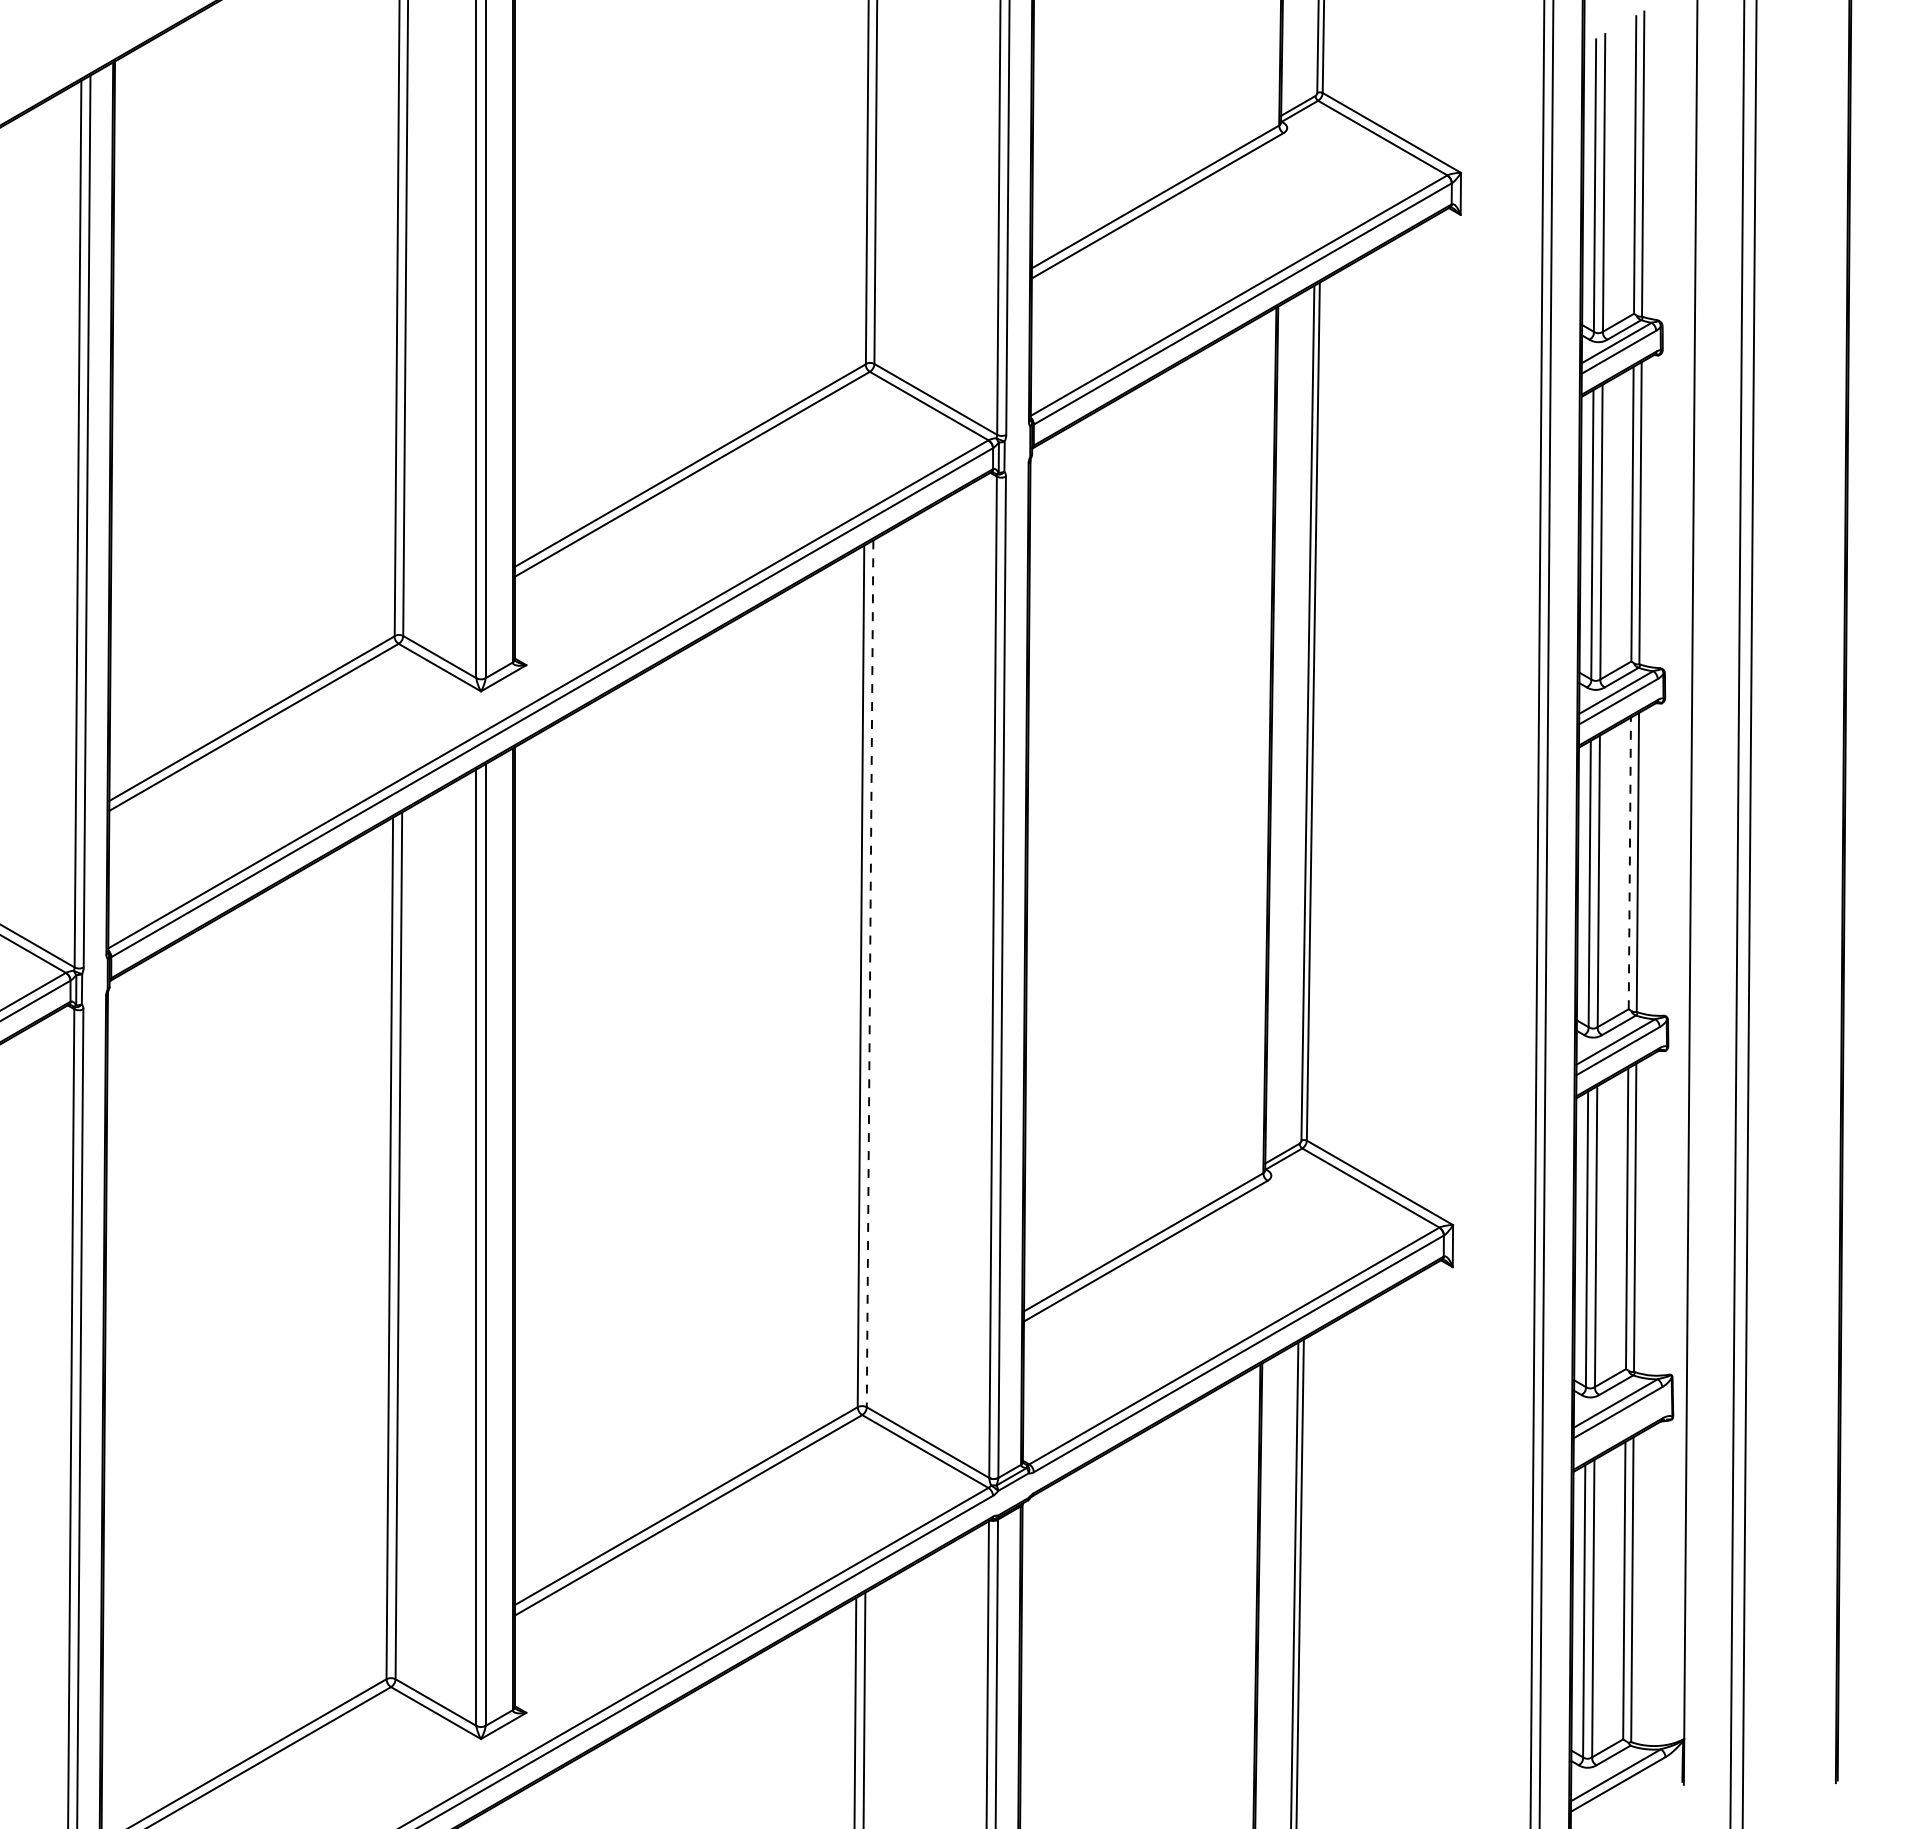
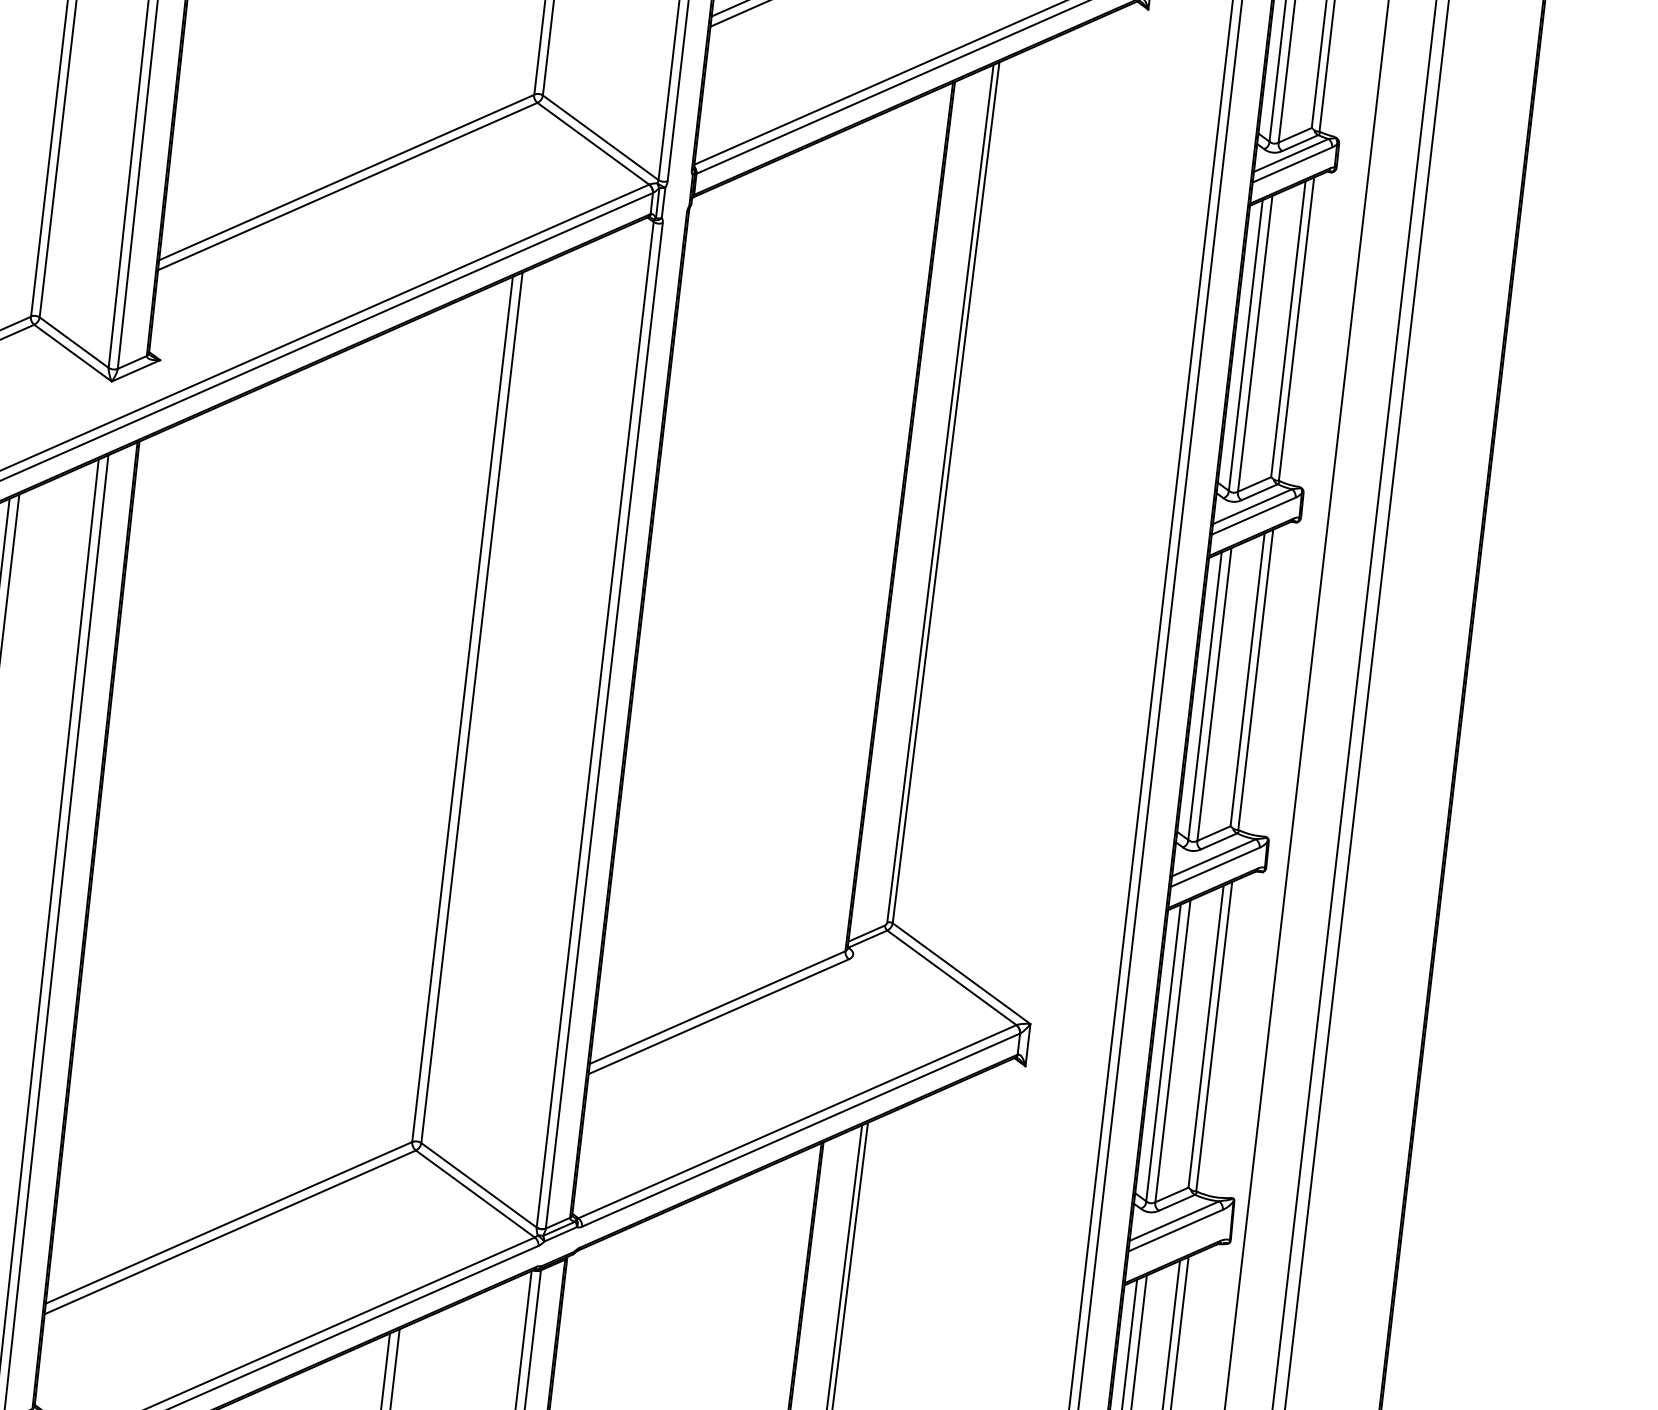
line: (1629, 863) -> (1247, 679), dashed -> solid
line: (870, 974) -> (472, 708), dashed -> solid

